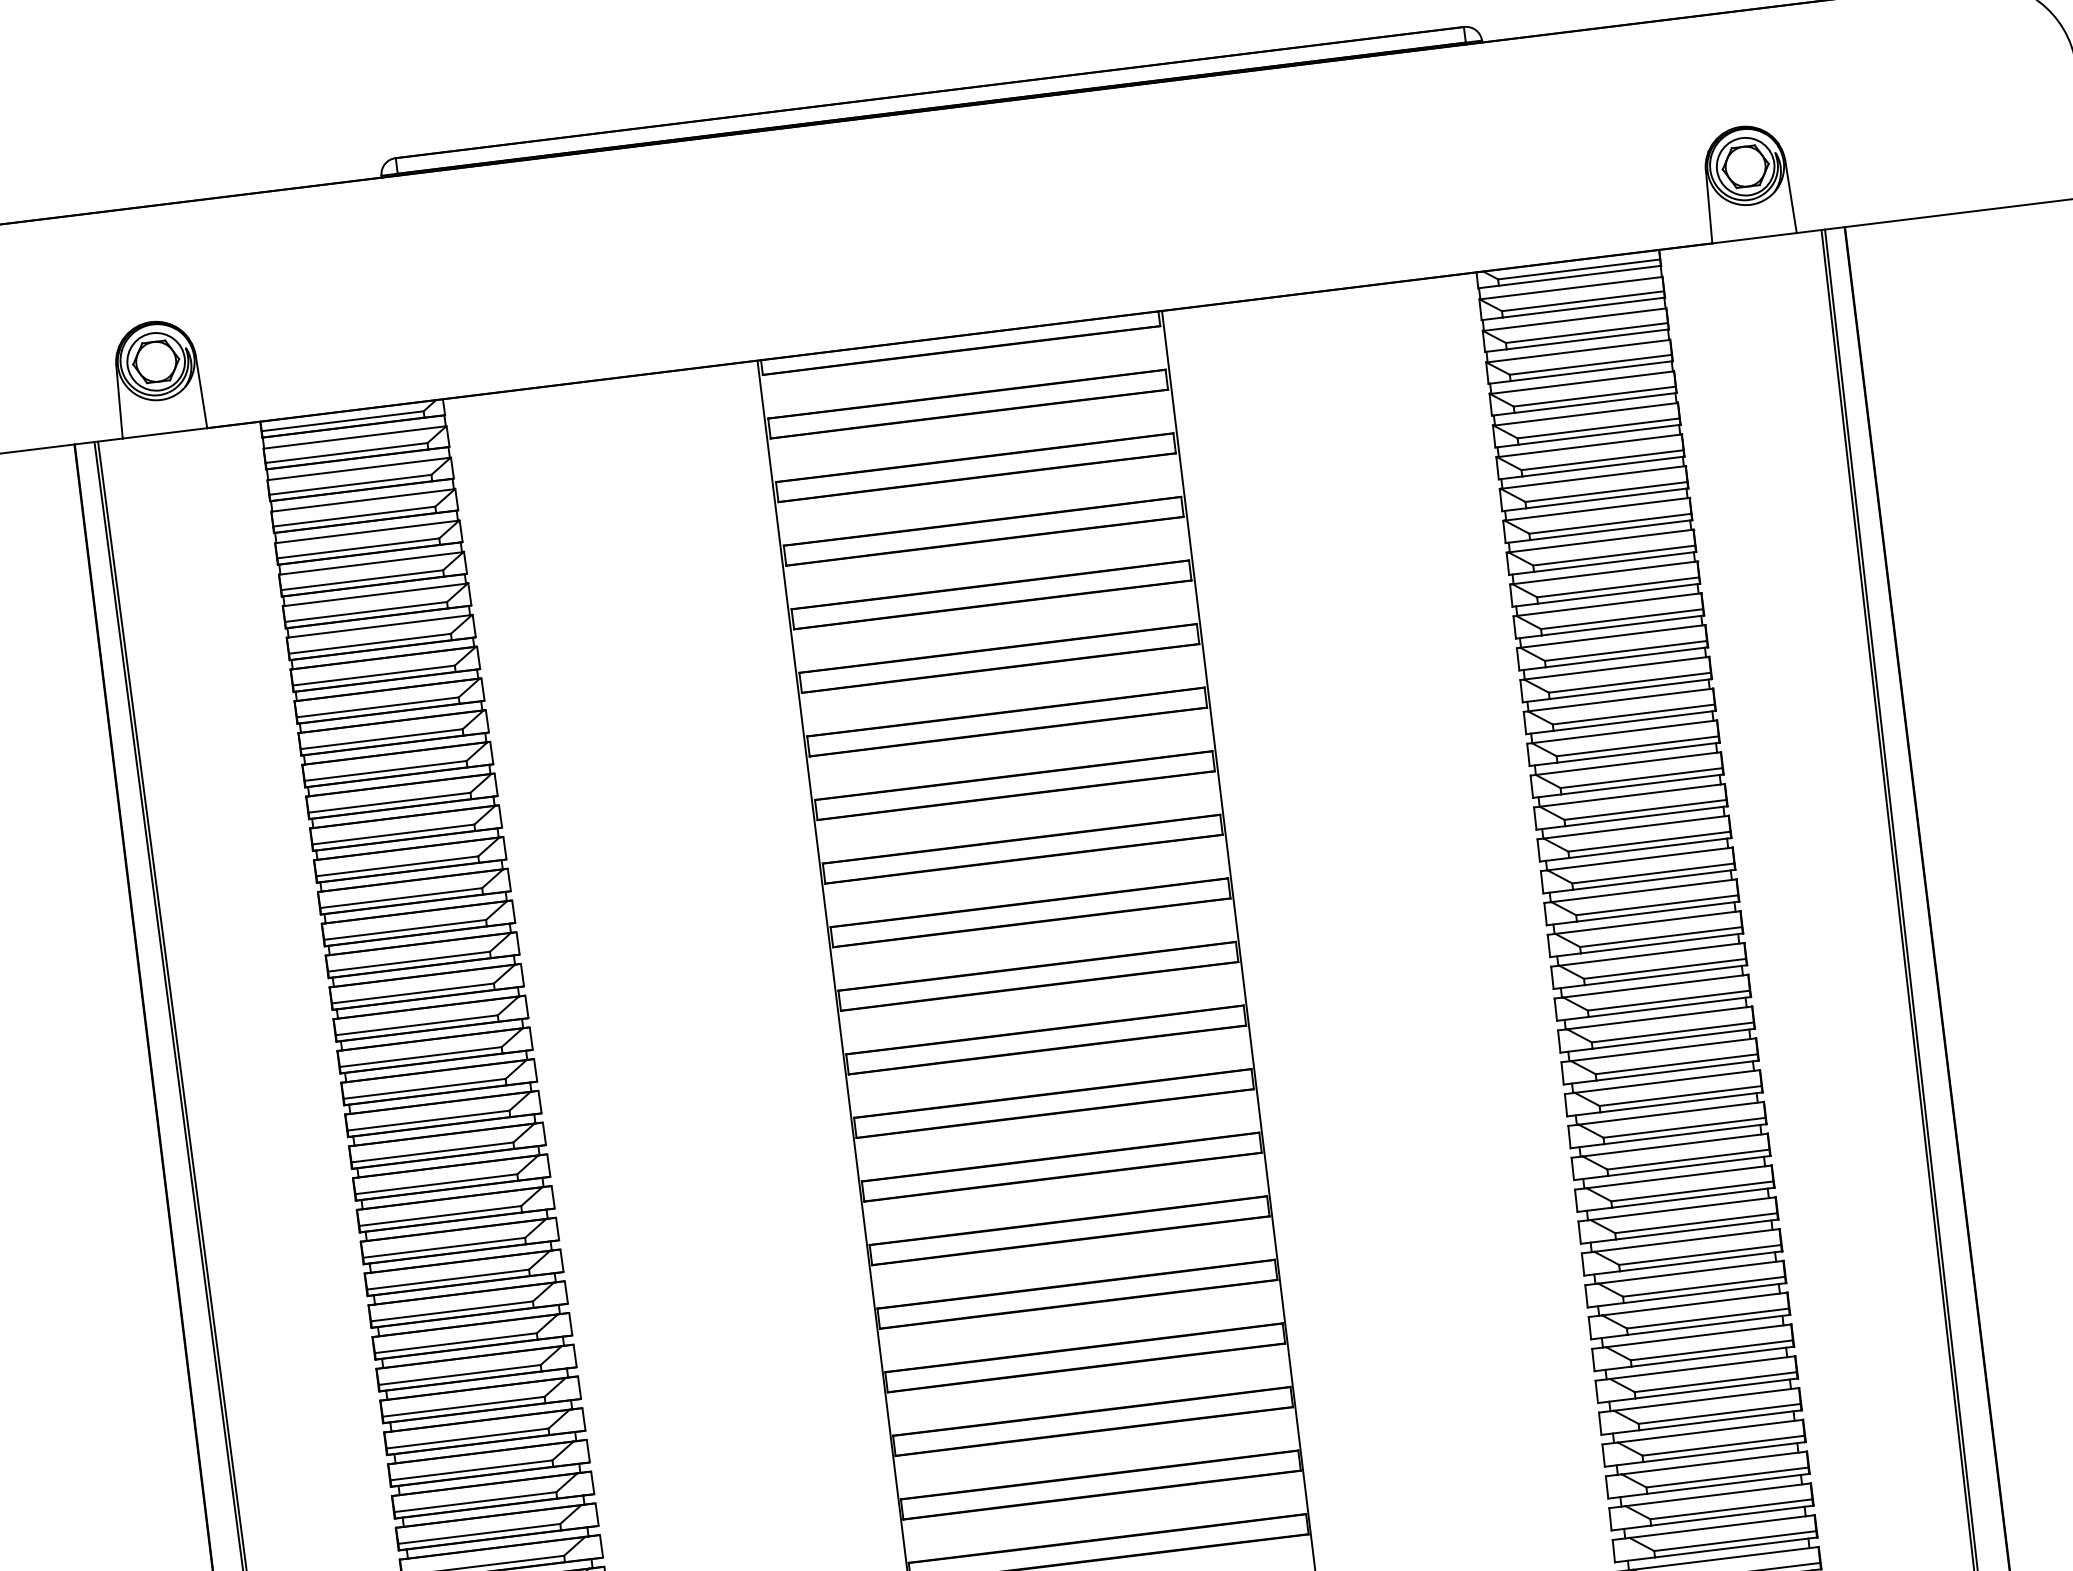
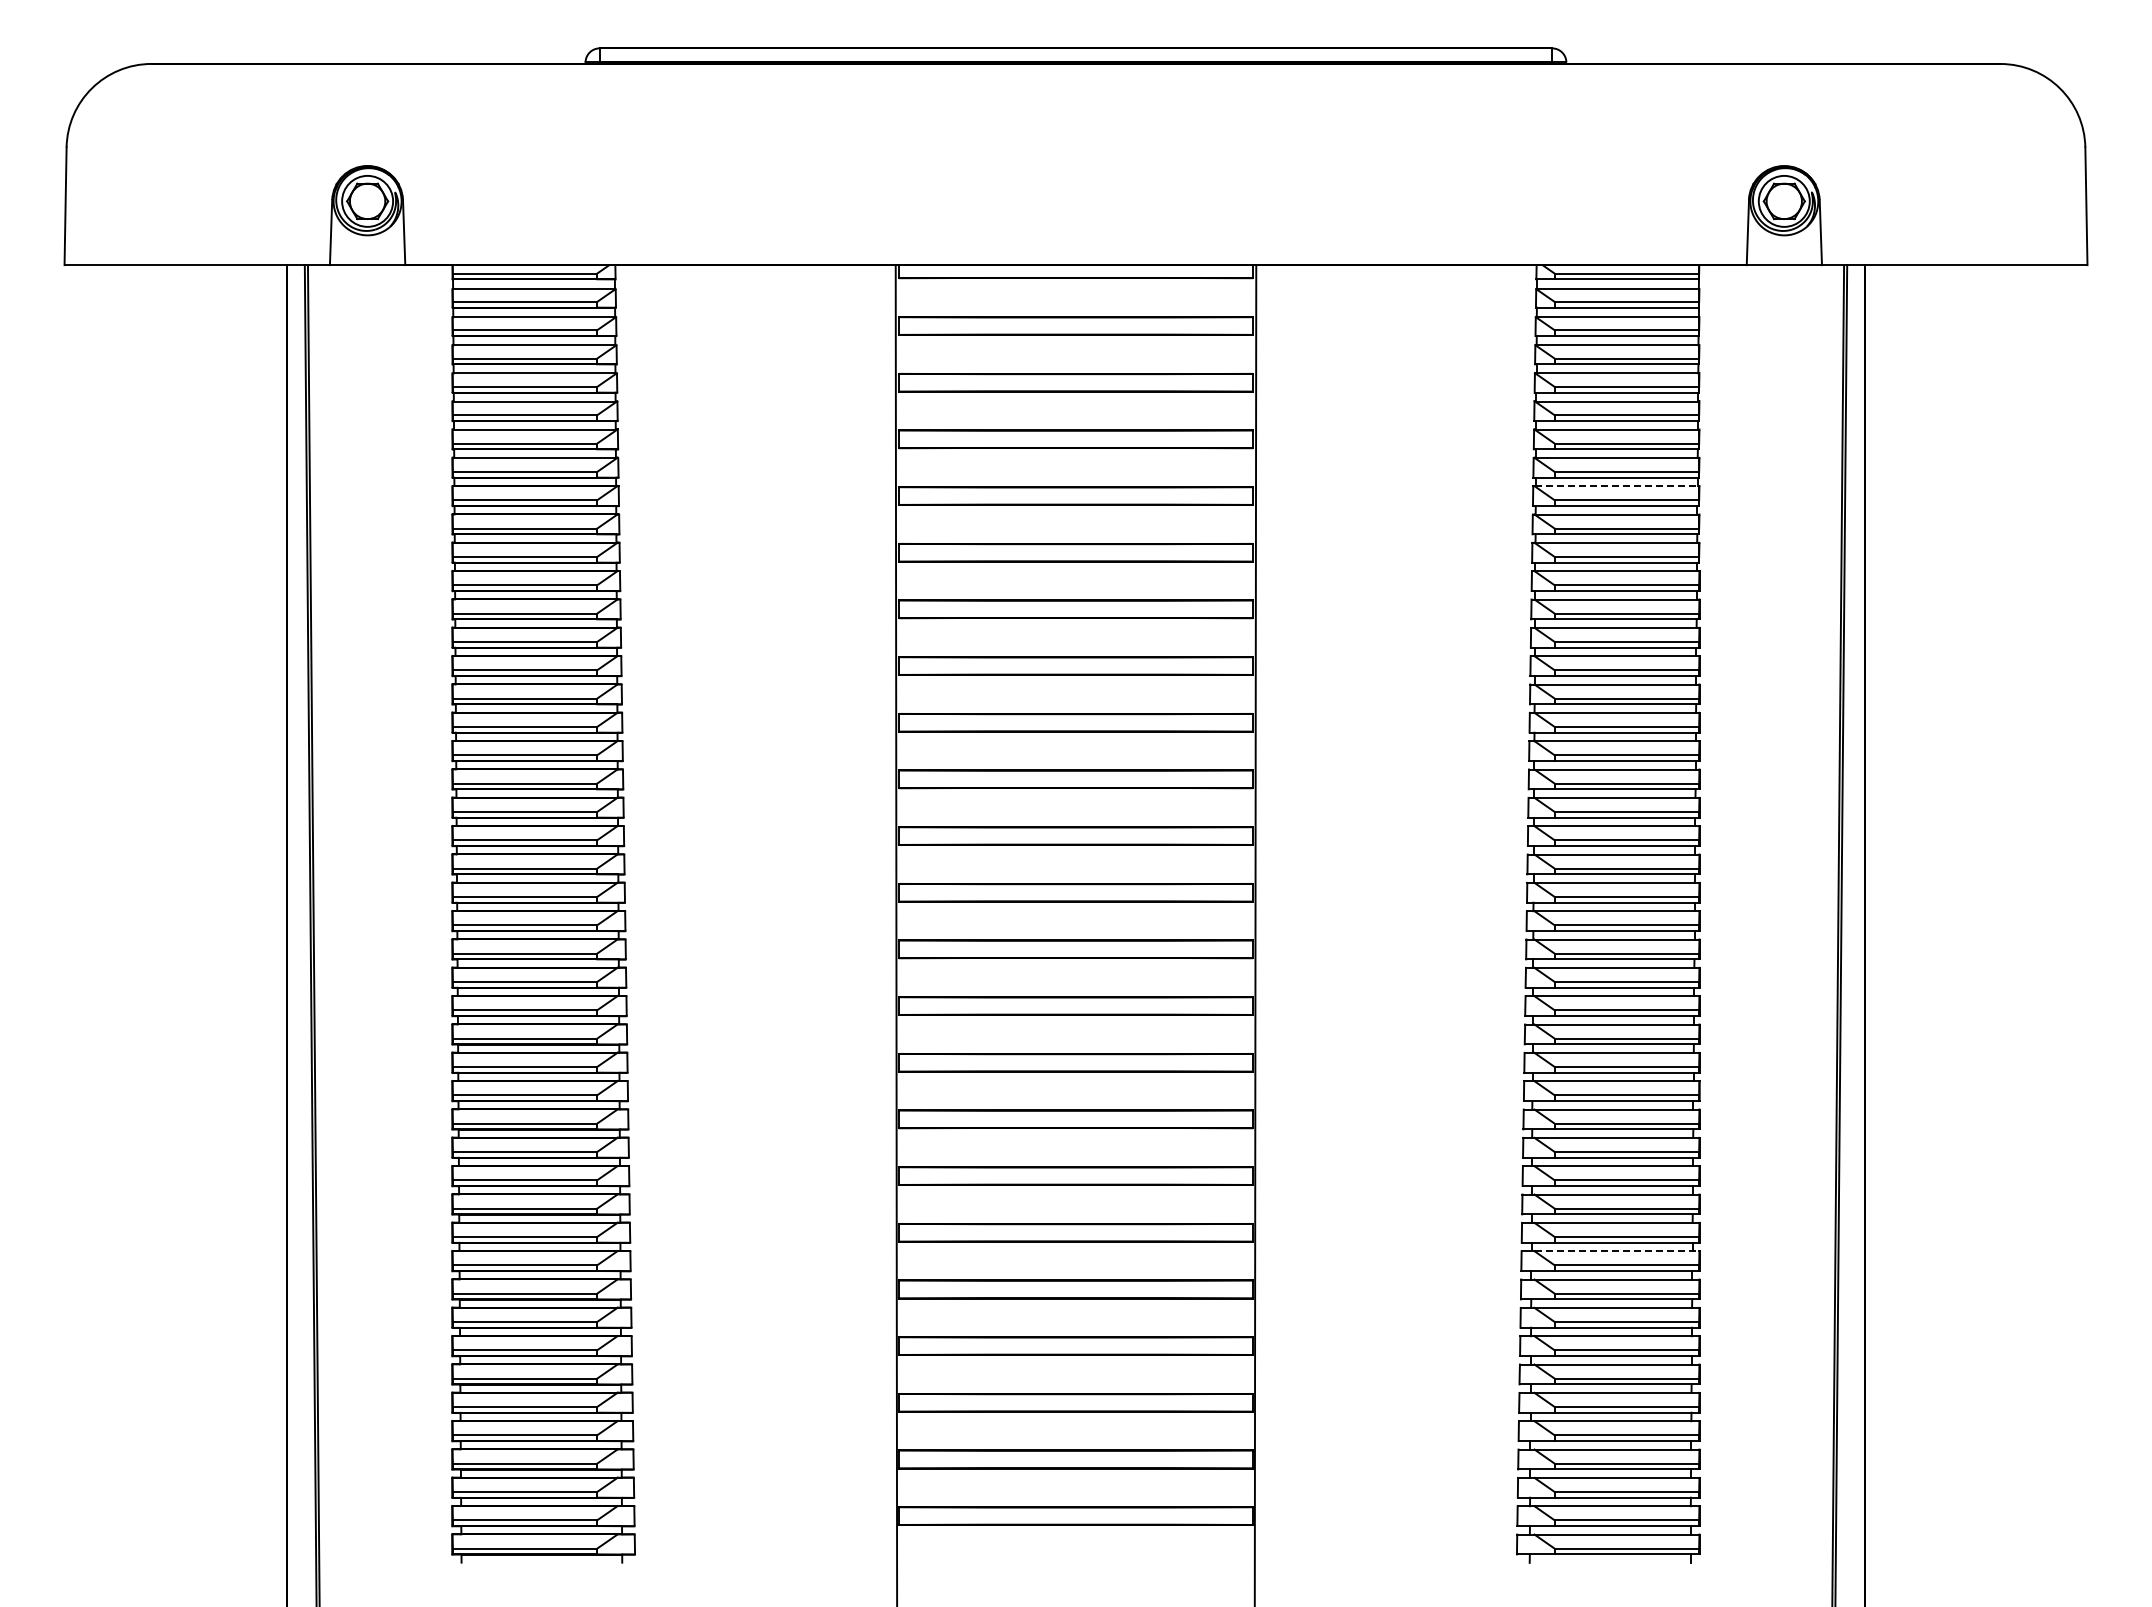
line: (1597, 509) -> (1617, 486), solid -> dashed
line: (1703, 1367) -> (1617, 1251), solid -> dashed

